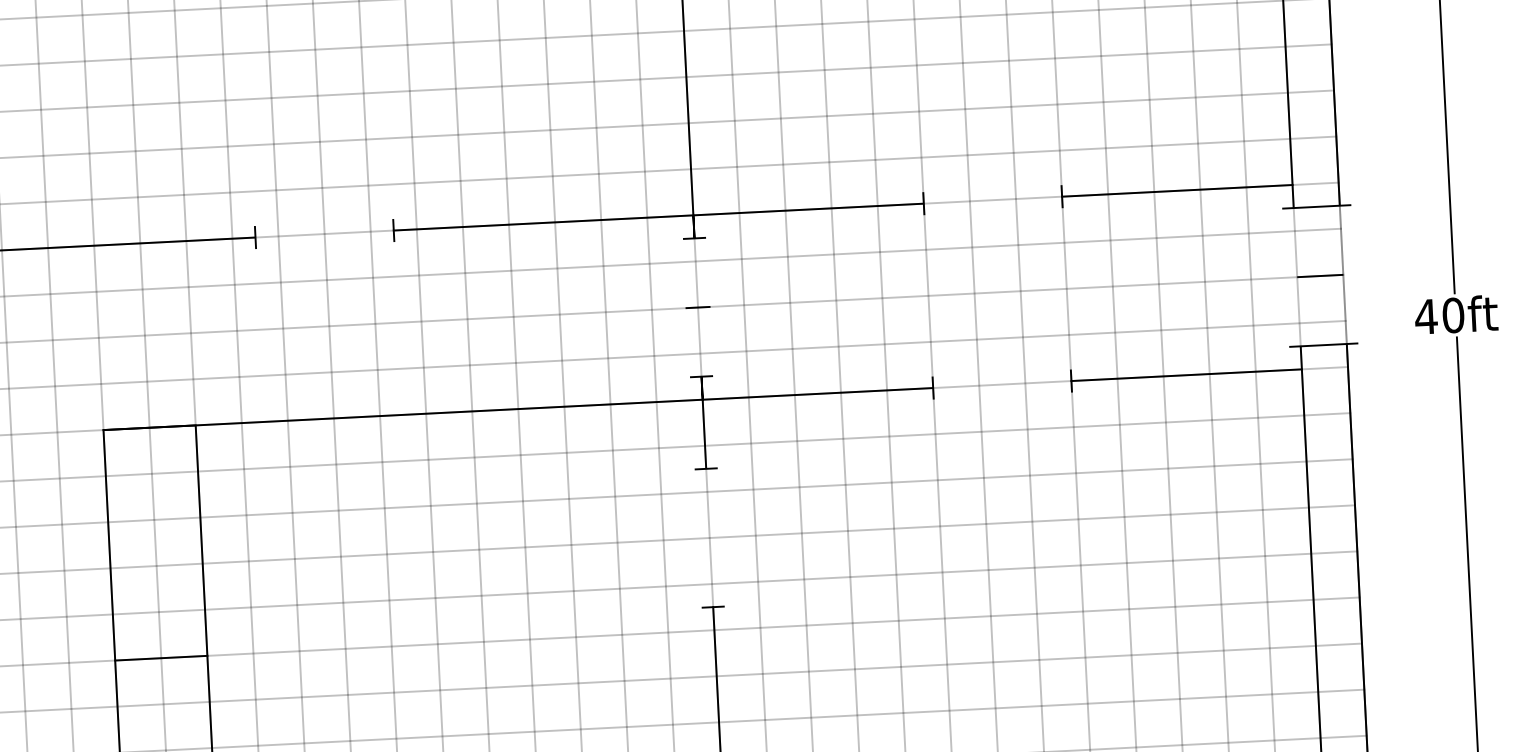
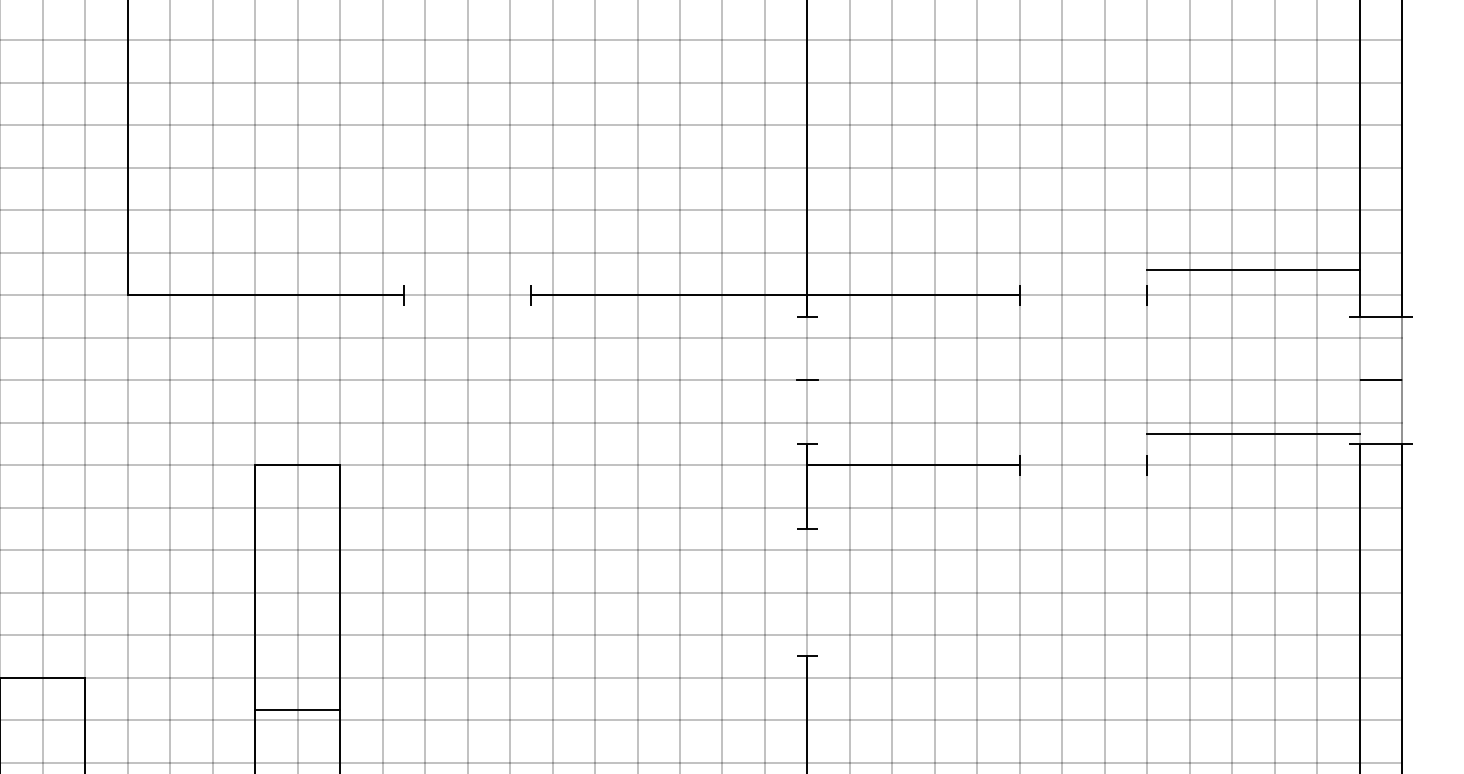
line: (1177, 191) -> (1253, 270), moved
line: (1186, 375) -> (1253, 434), moved
line: (403, 415) -> (531, 465), removed
line: (161, 657) -> (297, 709), moved

